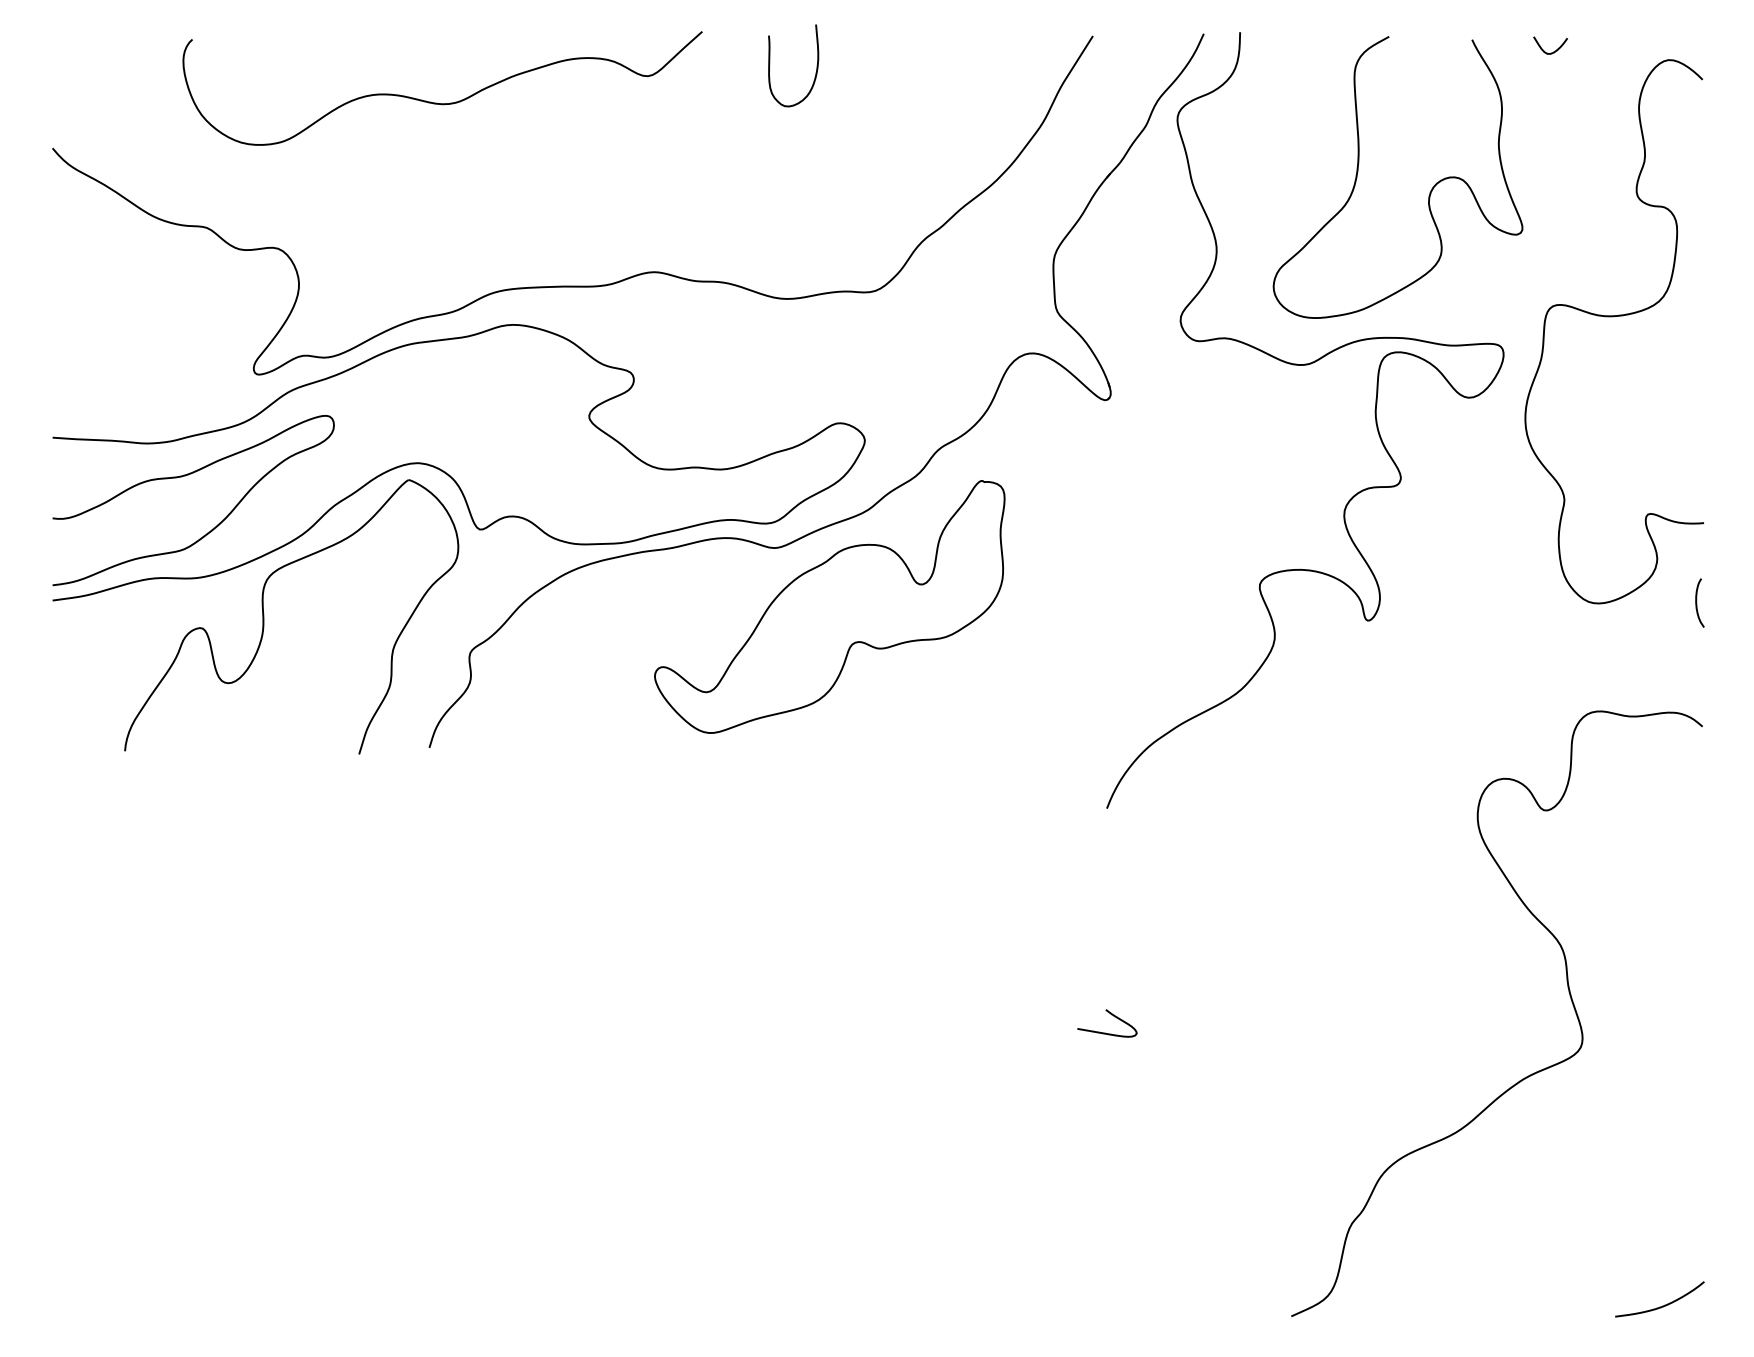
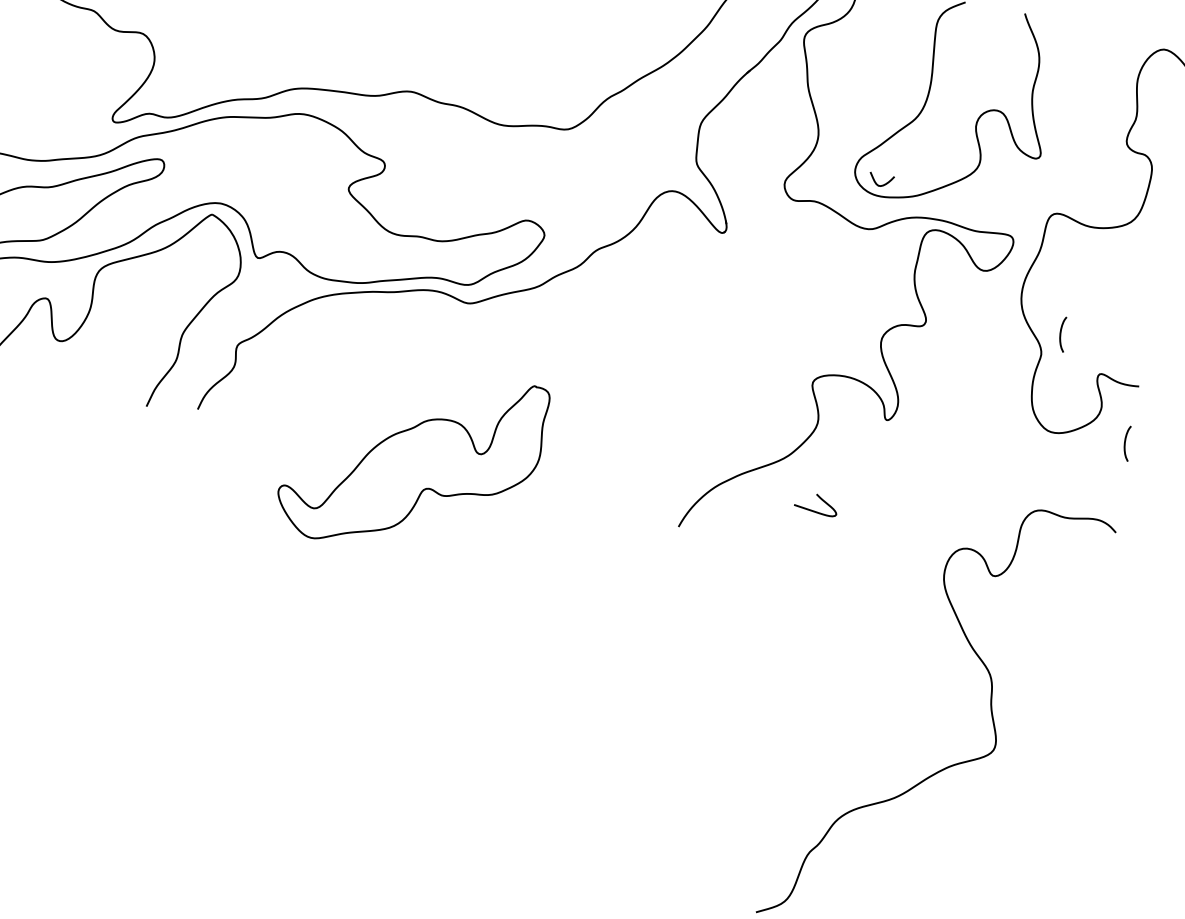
curve: (1553, 51) -> (883, 184), moved
curve: (1587, 467) -> (1061, 333), added
part: (829, 606) -> (411, 460), moved
curve: (1111, 1015) -> (820, 498), moved

